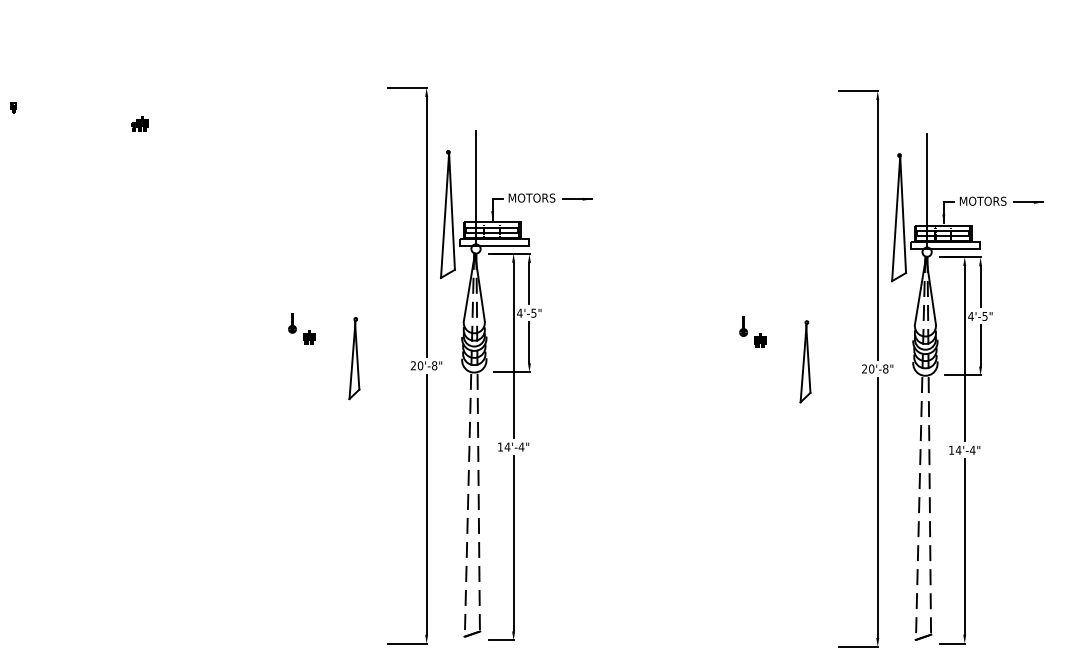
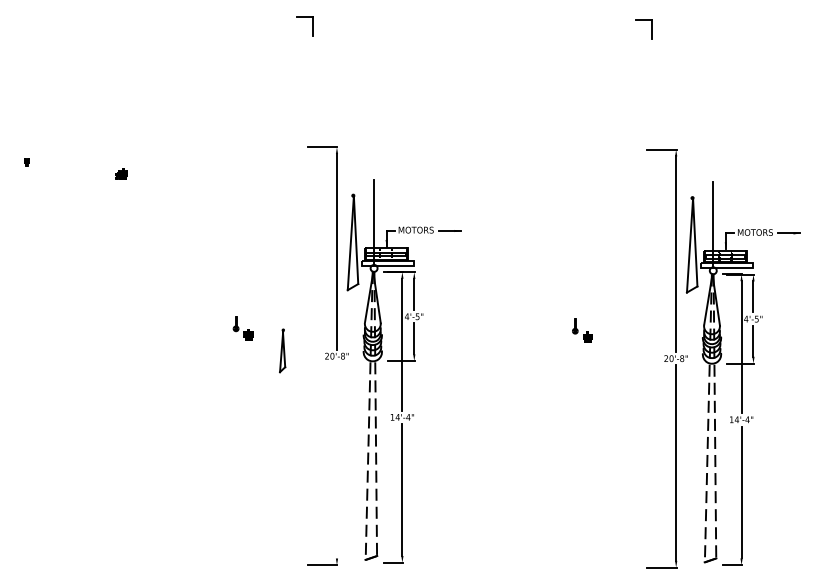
part: (354, 358) -> (282, 350), size x0.7
part: (805, 360) -> (621, 352), removed
line: (426, 504) -> (336, 460), removed

